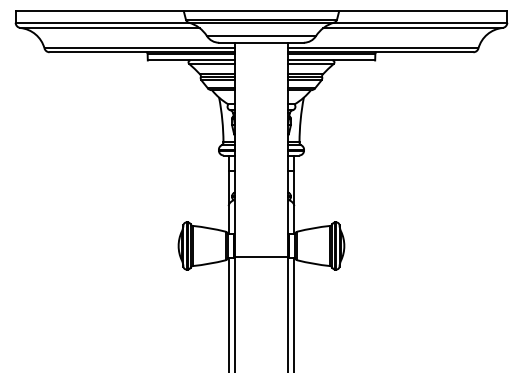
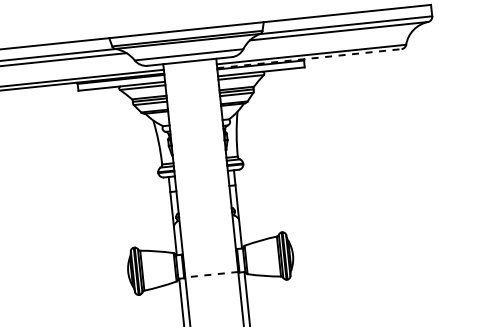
line: (380, 52) -> (309, 58), solid -> dashed
line: (261, 257) -> (211, 275), solid -> dashed

